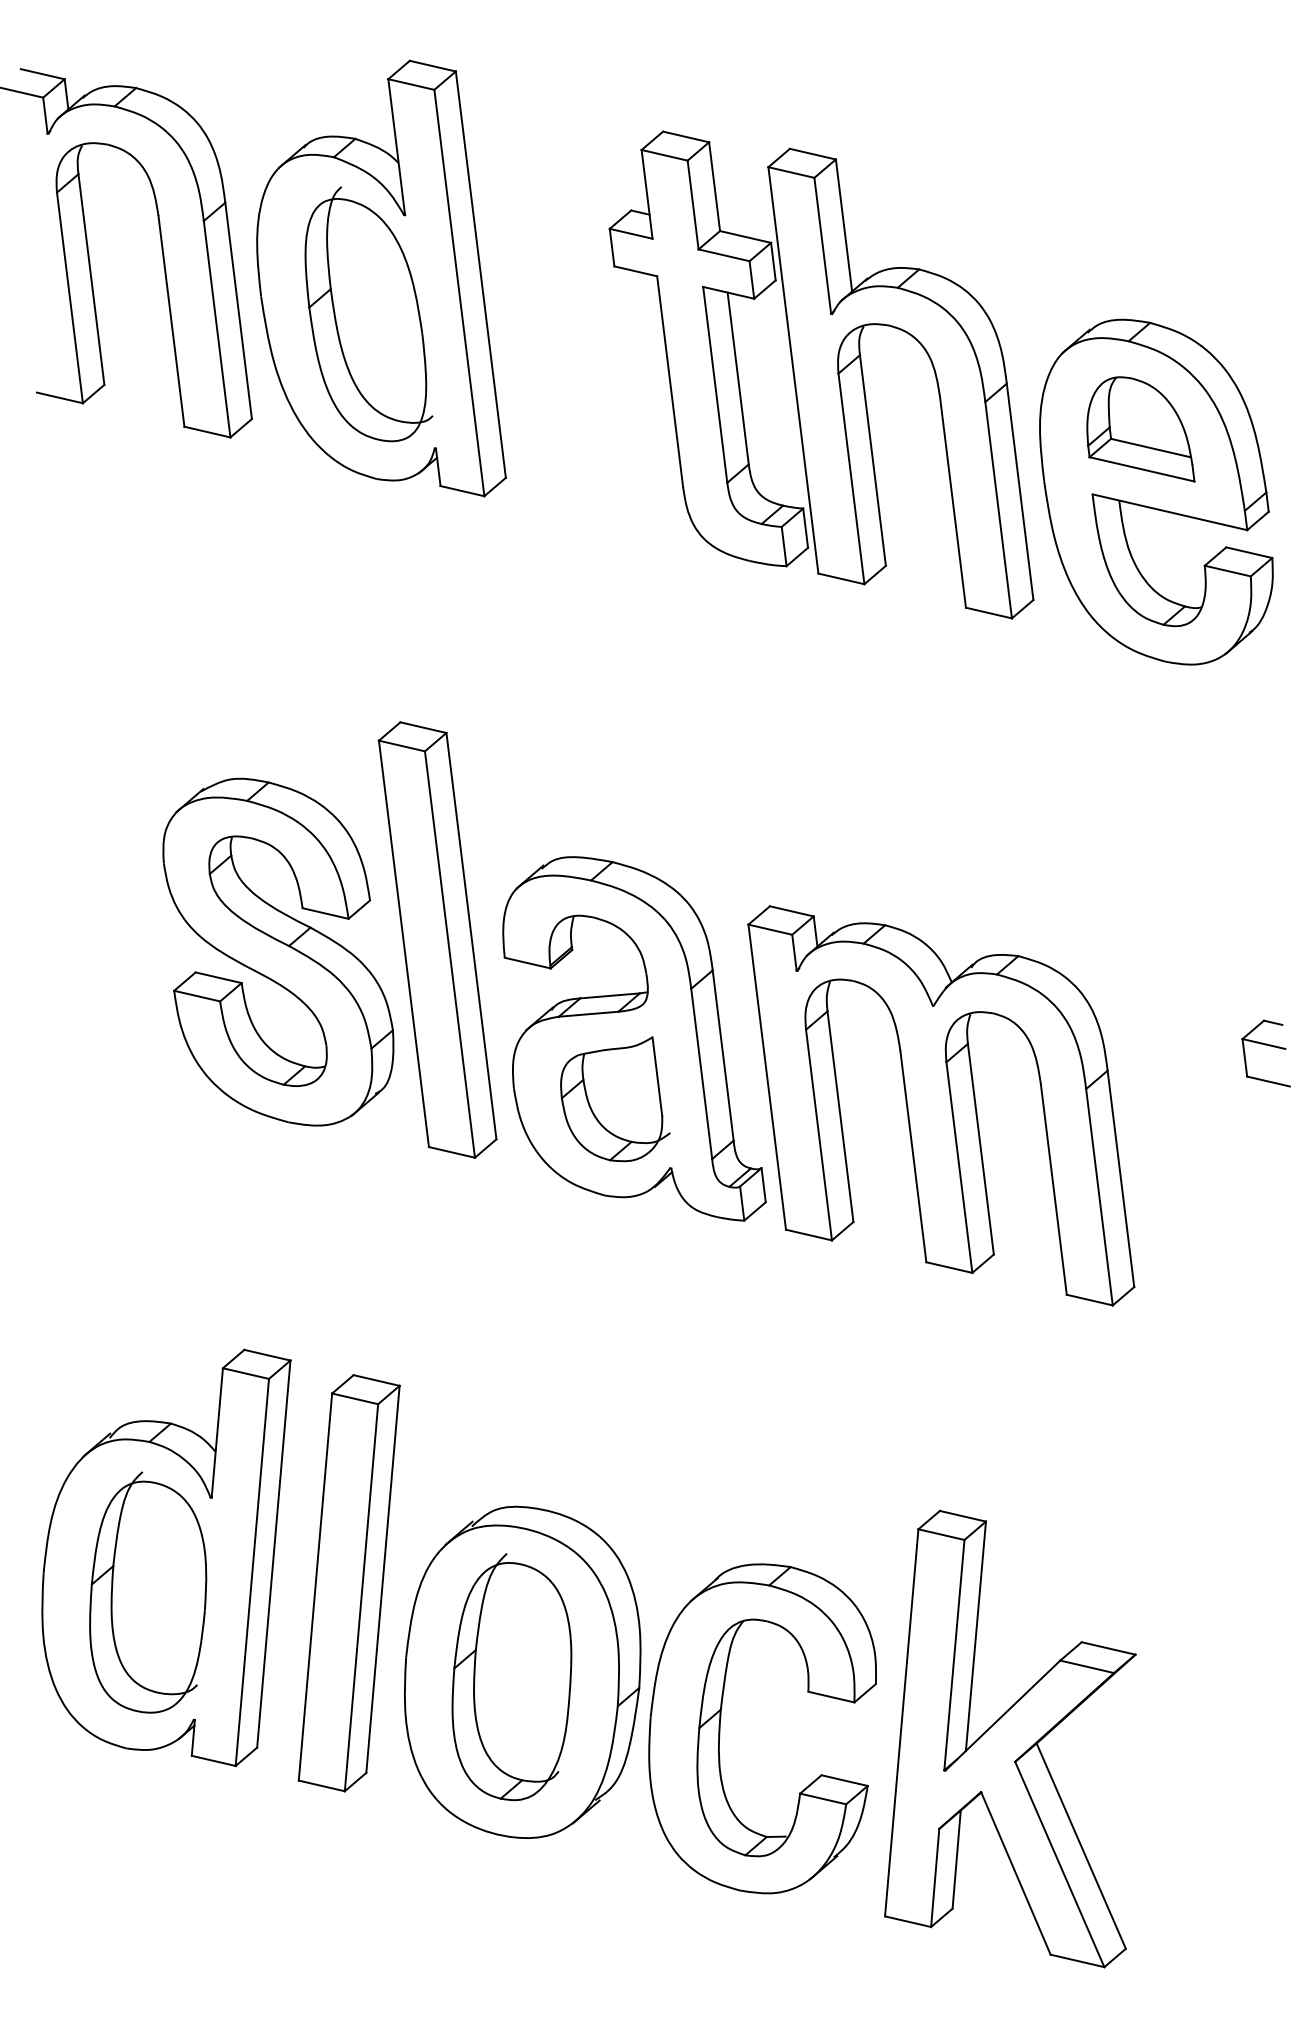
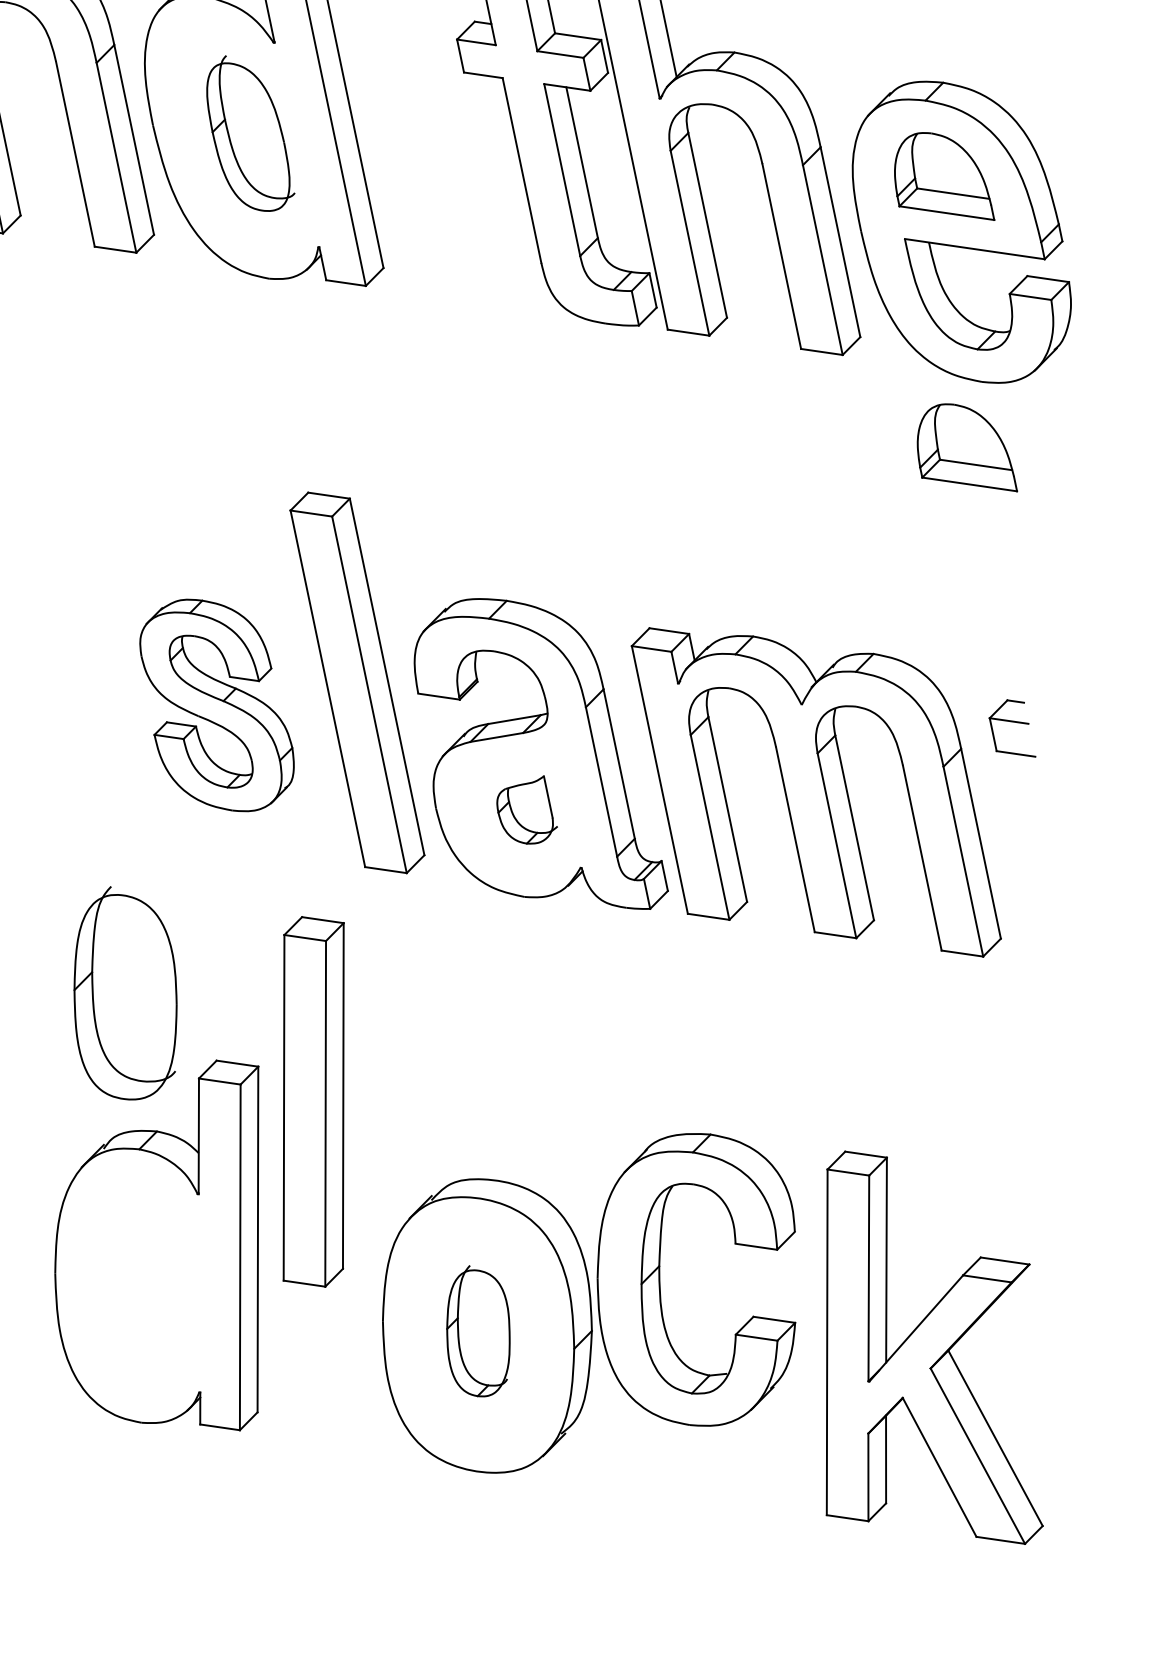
part: (368, 314) -> (249, 133), size x0.7
part: (1140, 735) -> (965, 449), added
part: (278, 951) -> (217, 704), size x0.7
part: (1265, 1045) -> (1010, 722), moved
part: (615, 1099) -> (527, 811), size x0.6
part: (348, 1583) -> (313, 1102), moved
part: (148, 1592) -> (125, 992), moved
part: (511, 1677) -> (477, 1331), size x0.6
part: (720, 1728) -> (660, 1282), moved

